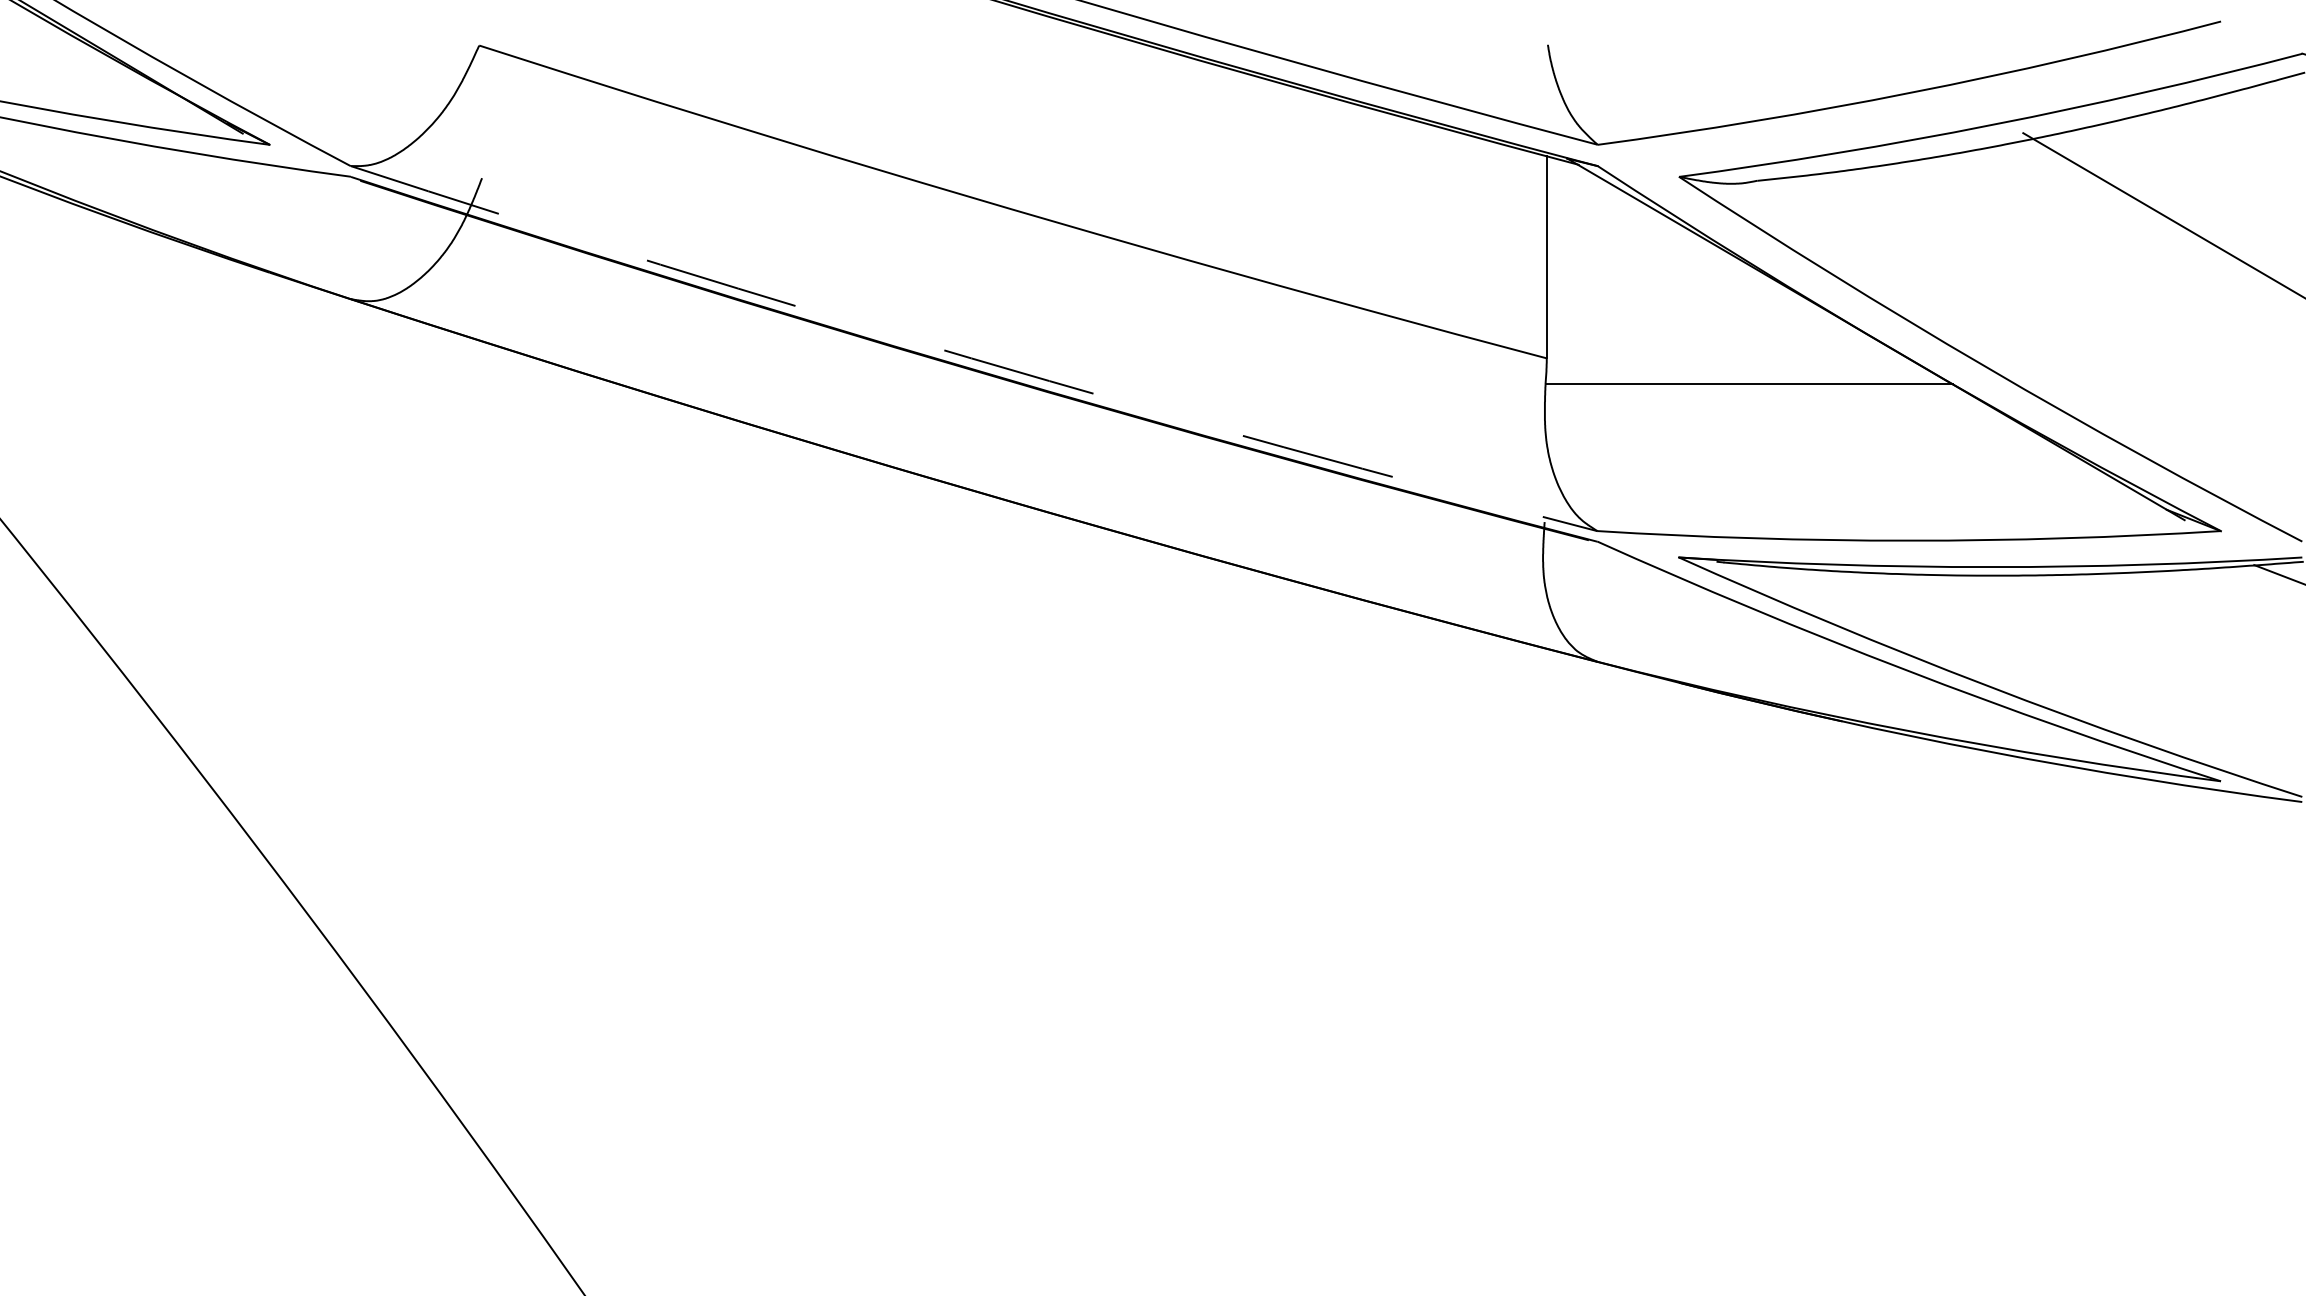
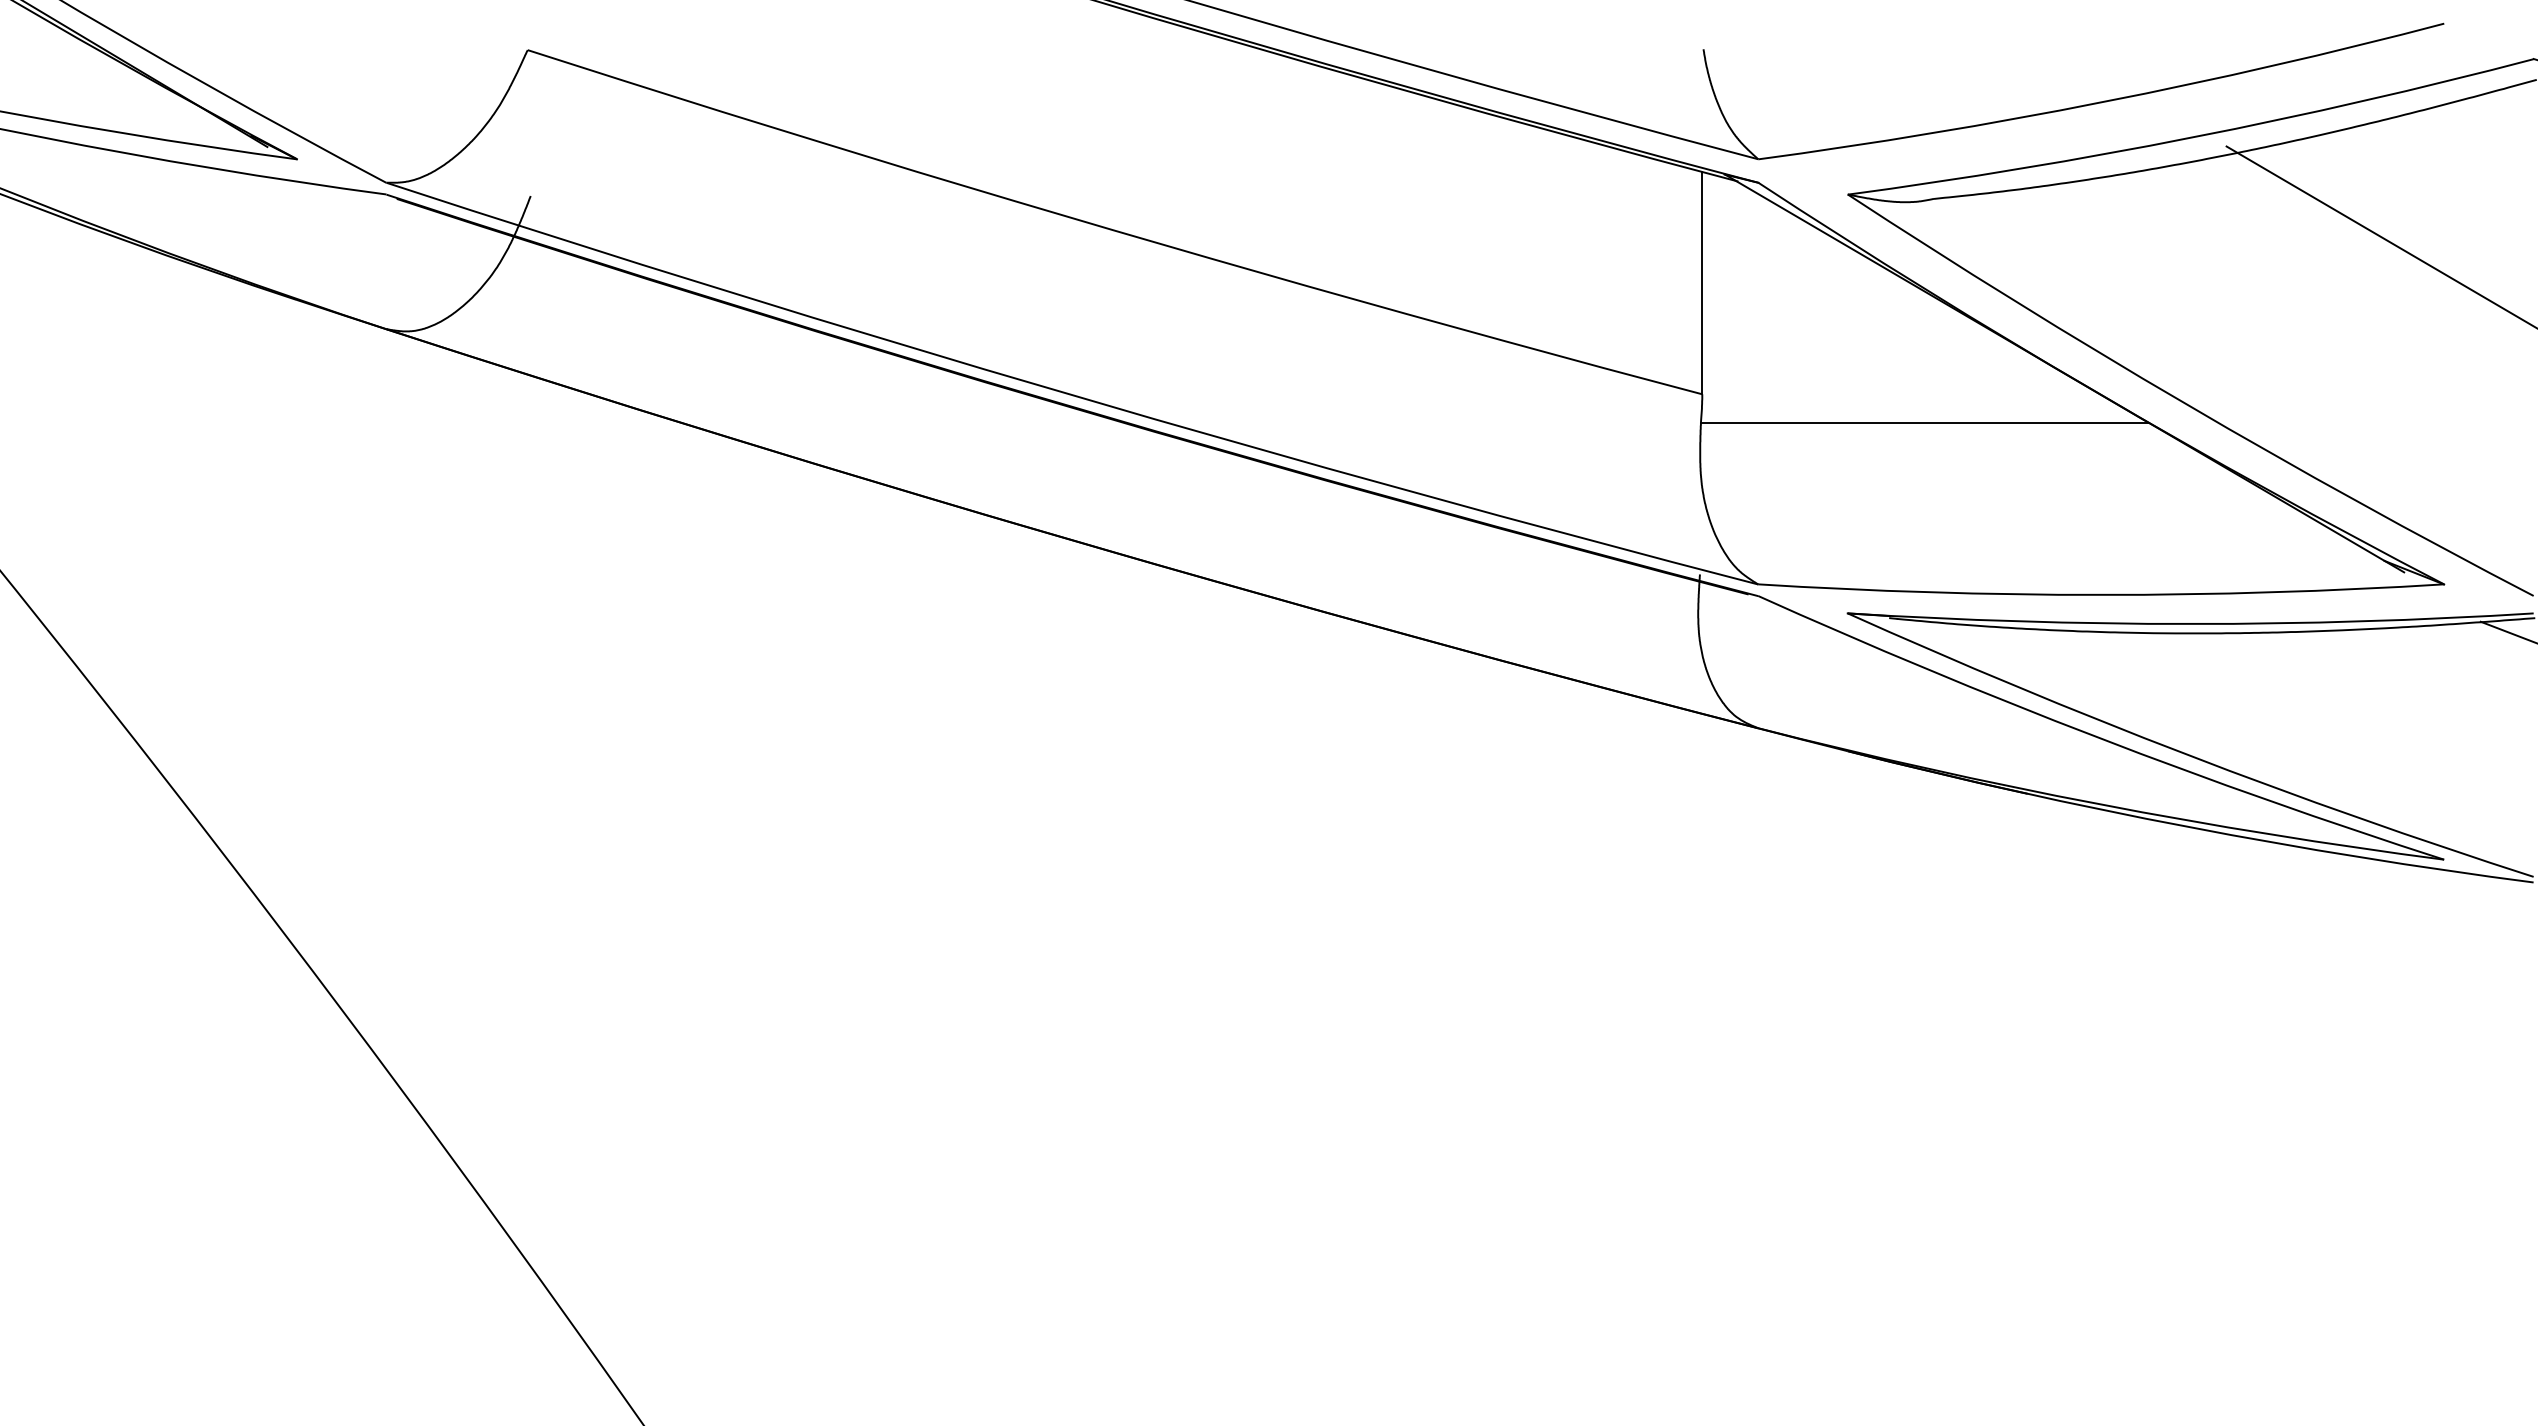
arc: (971, 358) -> (1069, 394), dashed -> solid

